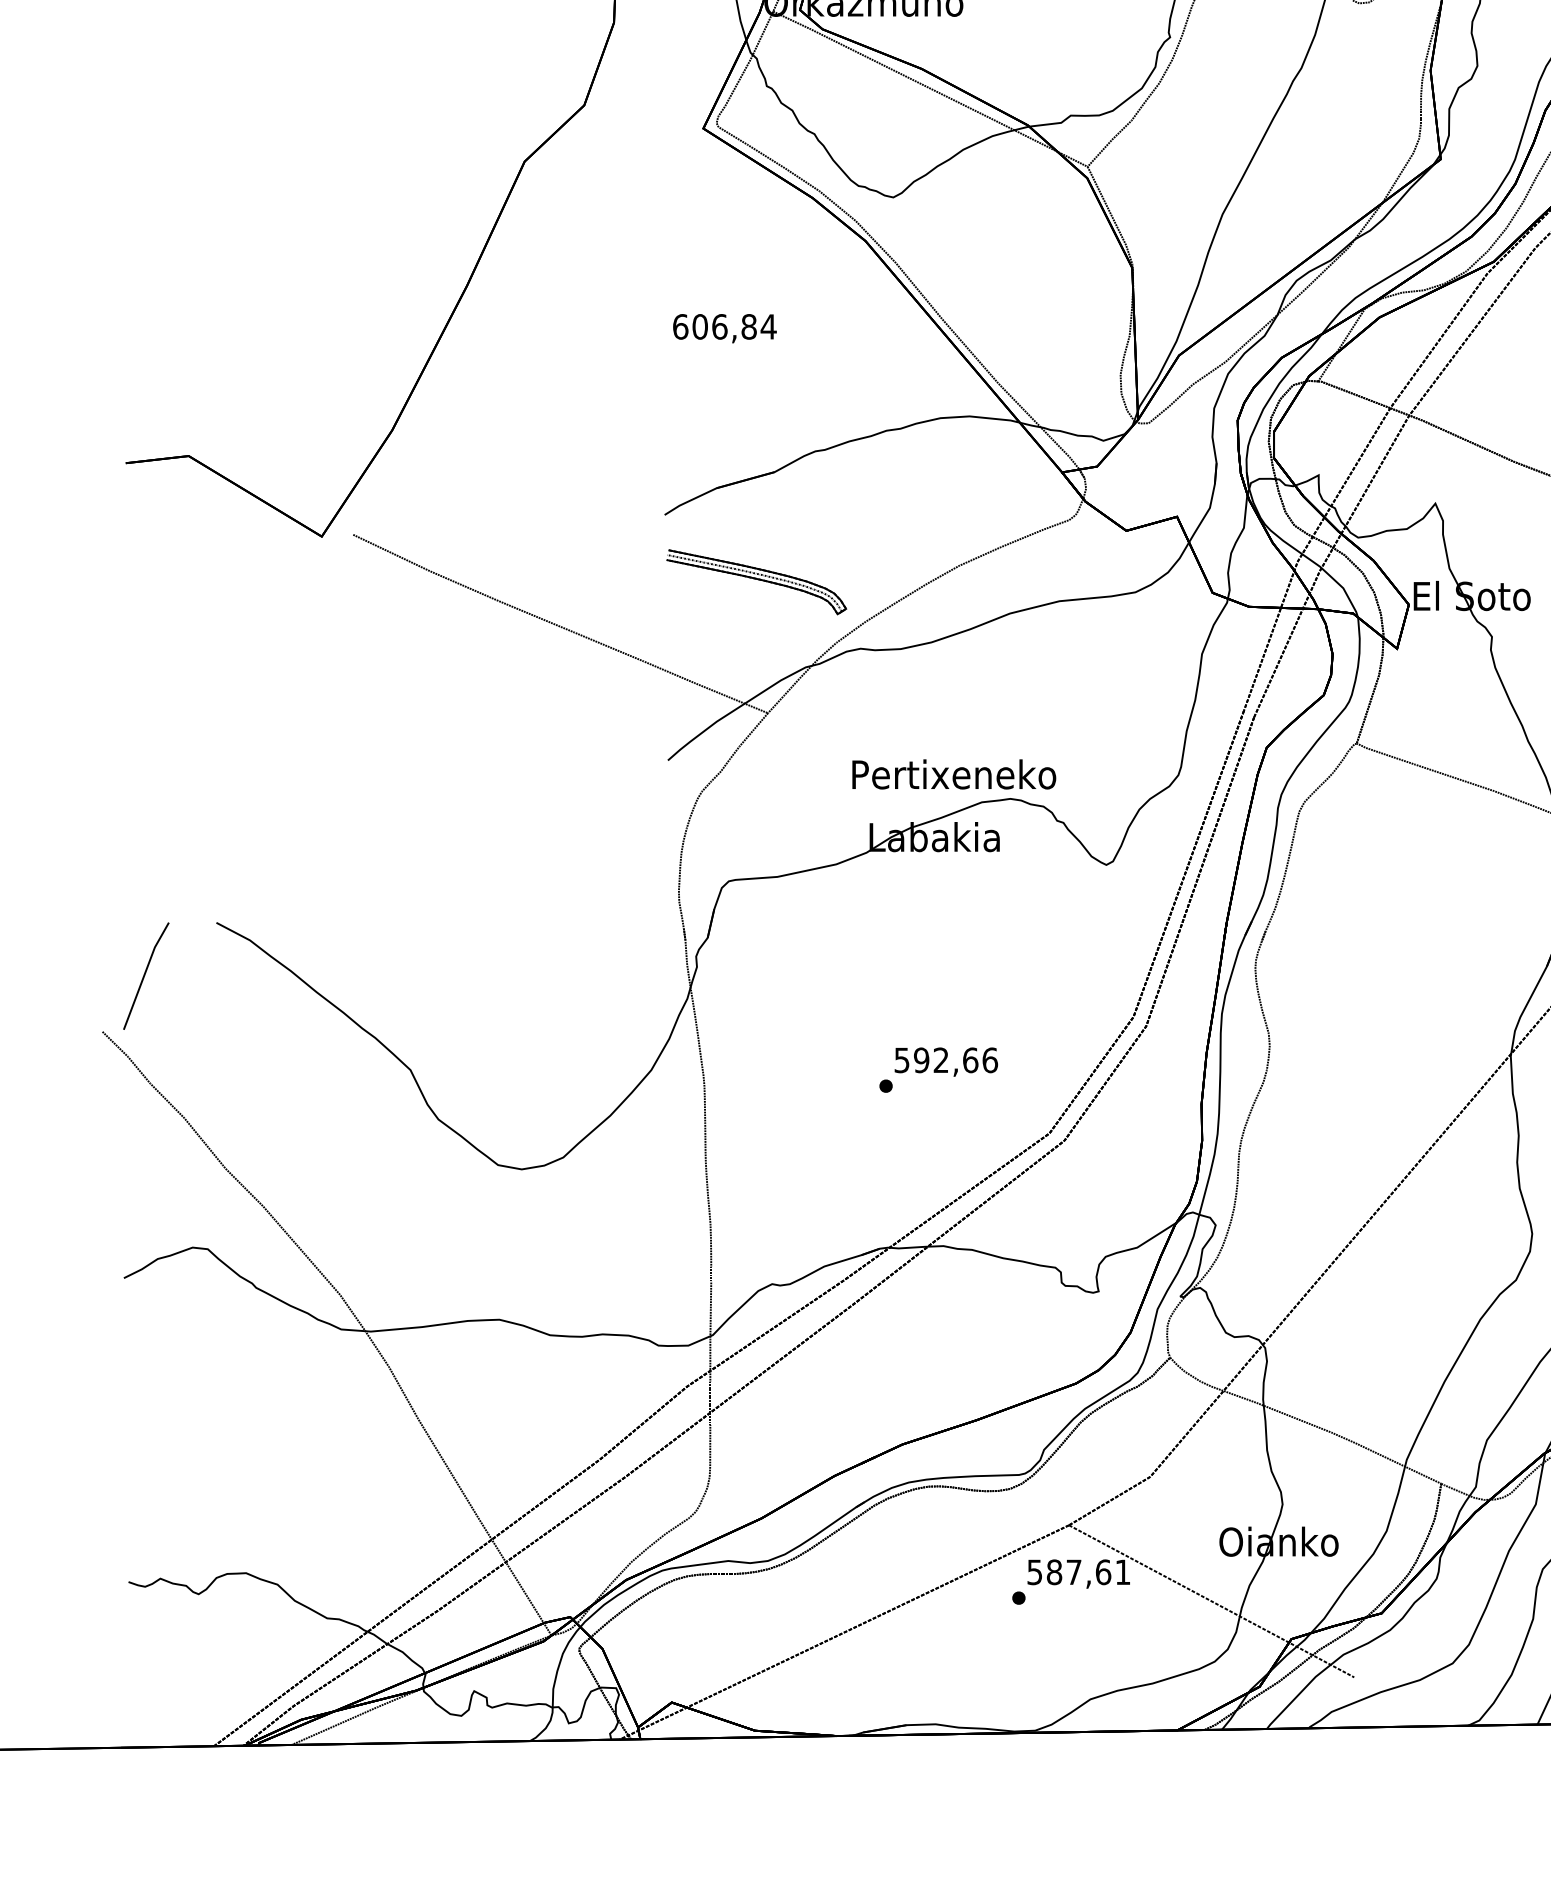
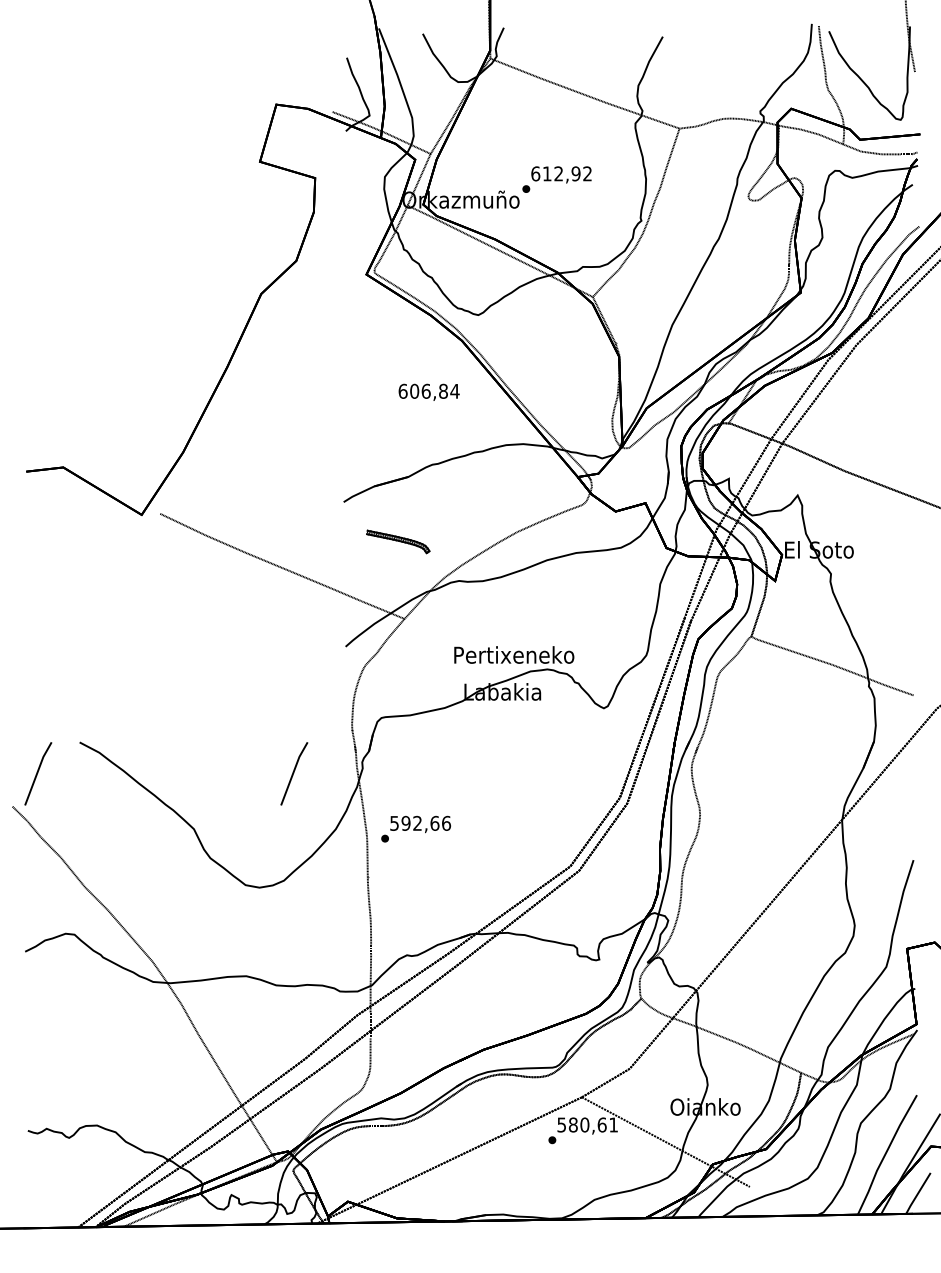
text: (723, 327) -> (428, 391), moved
part: (755, 581) -> (397, 541), size x0.6
line: (581, 975) -> (294, 773), added
text: (937, 1068) -> (415, 828), moved
text: (1073, 1571) -> (584, 1124), 587,61 -> 580,61

